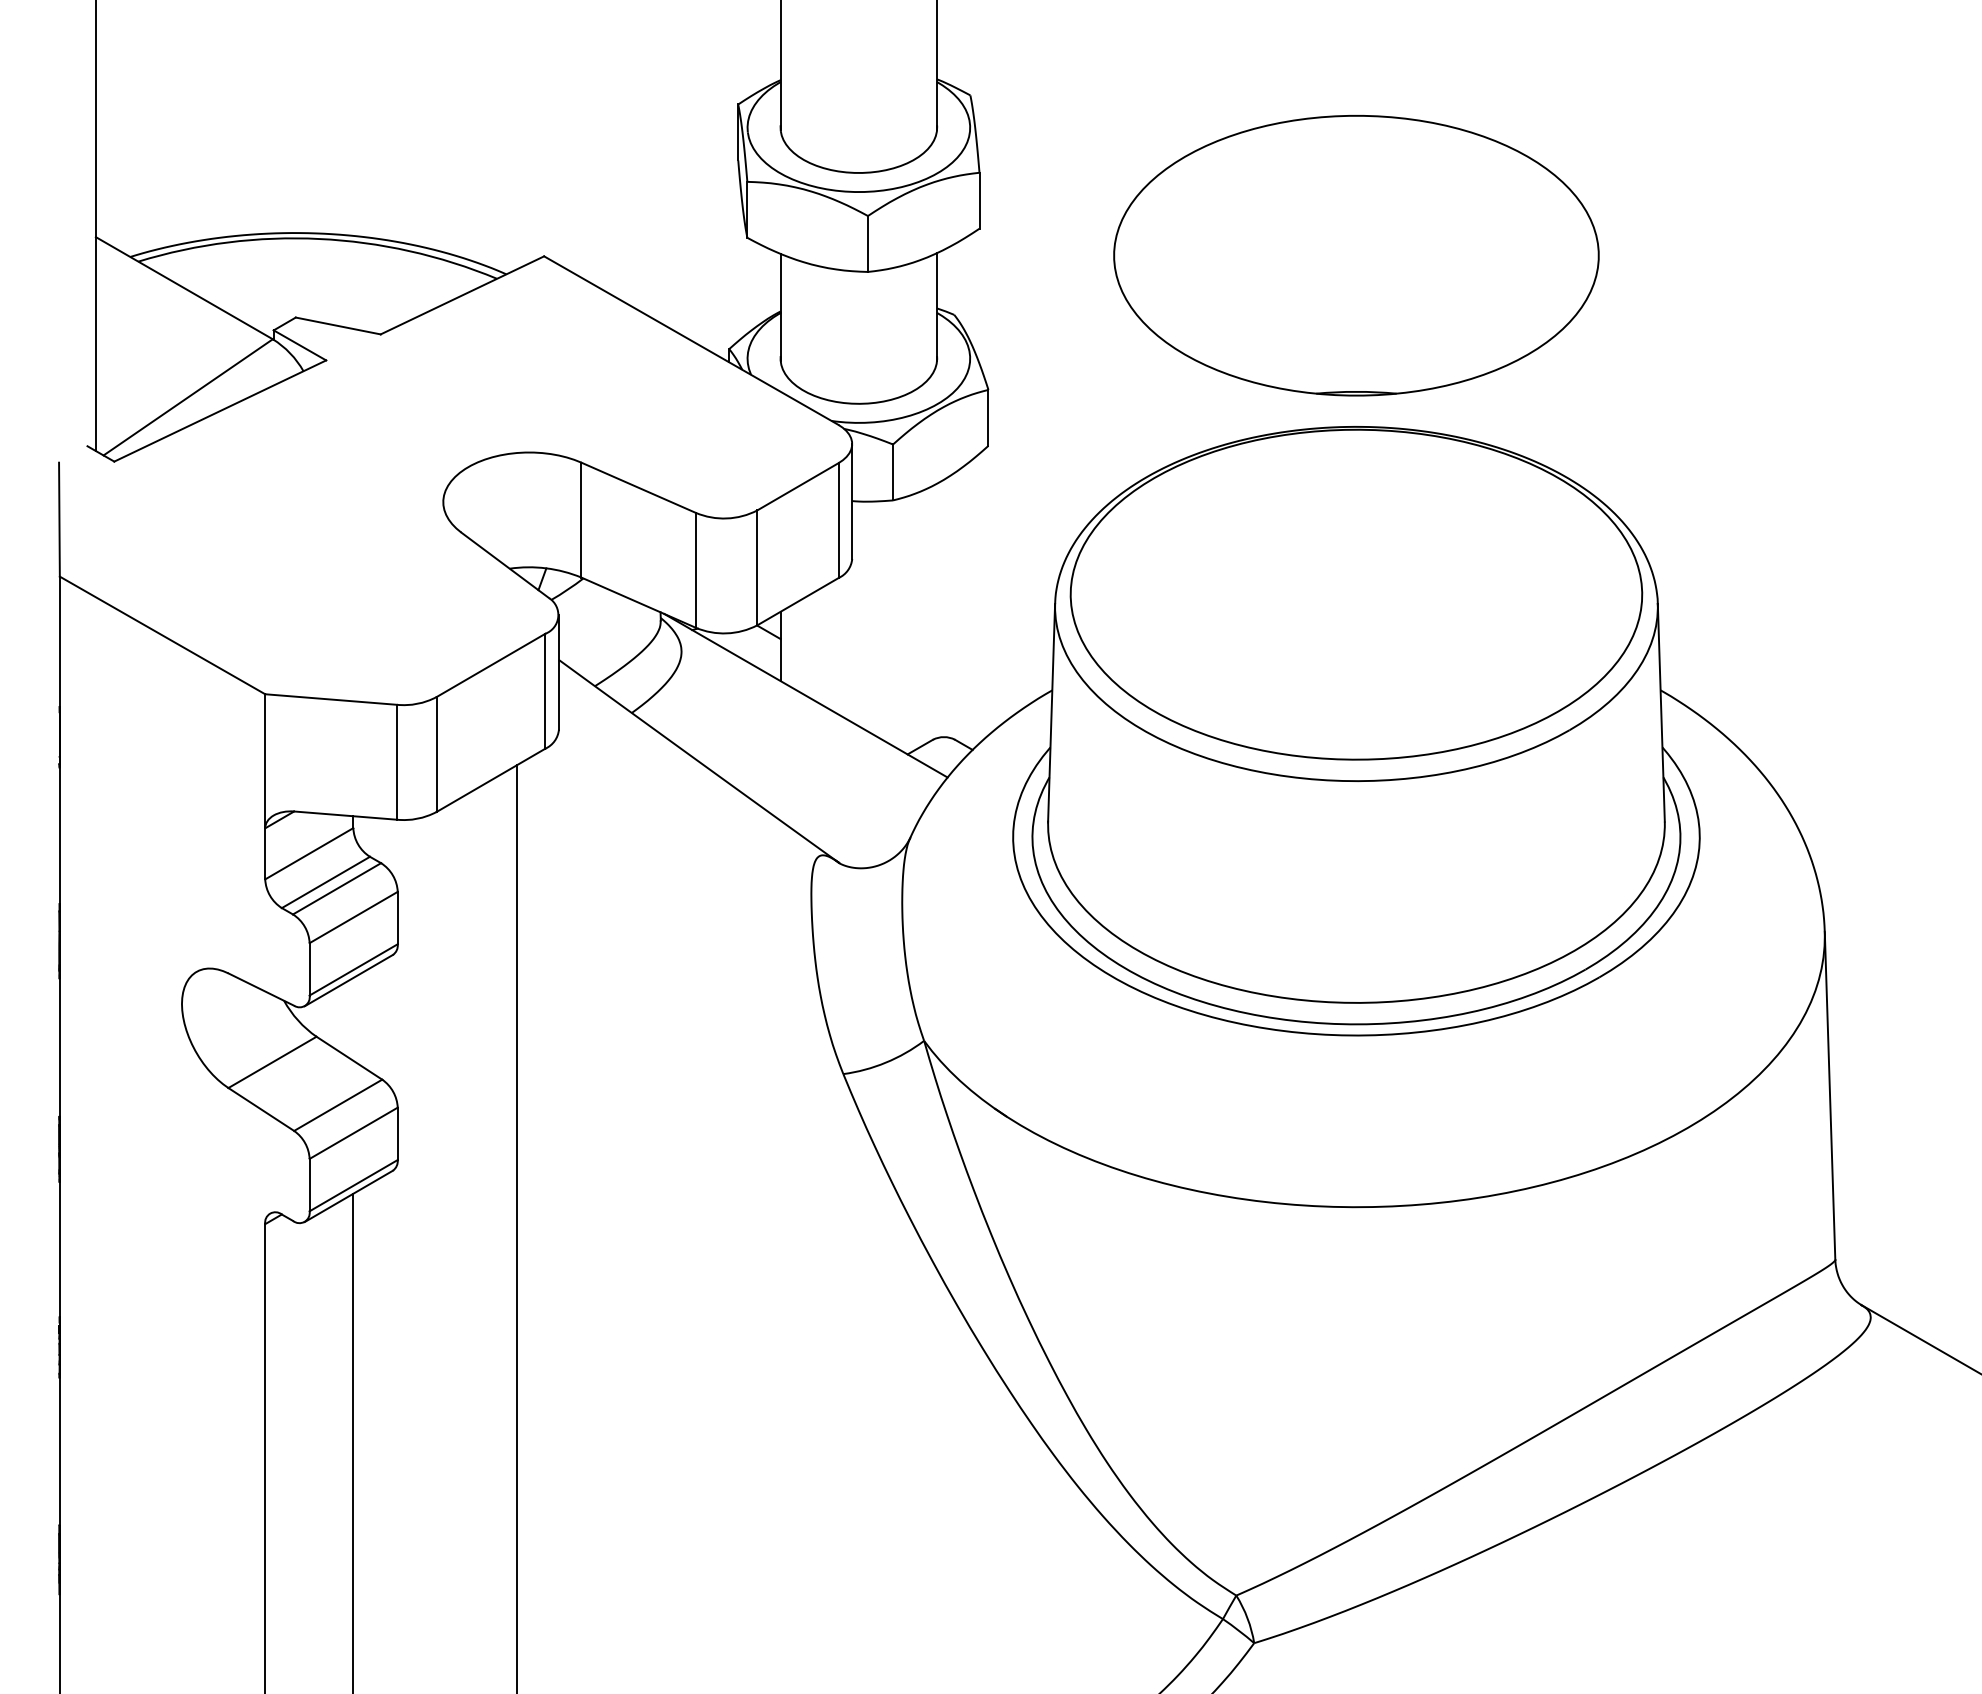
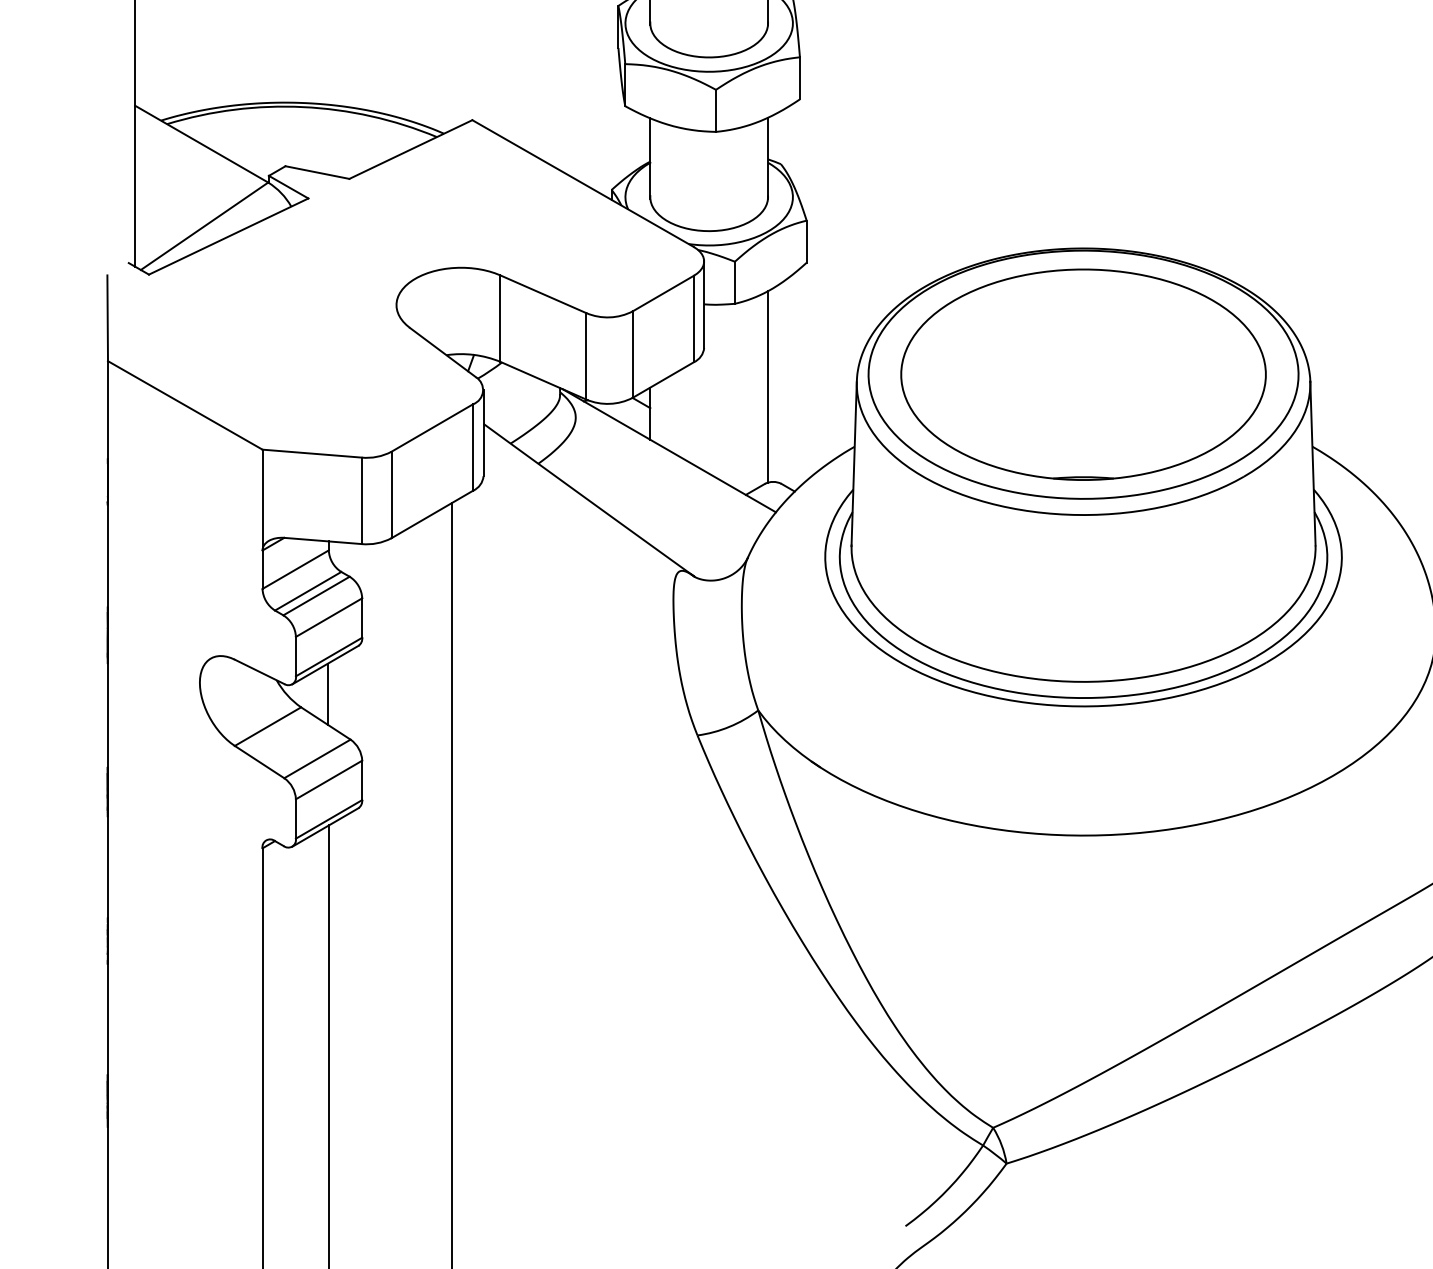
part: (1356, 255) -> (1083, 374), moved
line: (937, 610) -> (768, 386), added
line: (351, 1018) -> (327, 693), added

